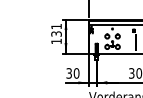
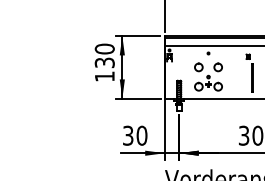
text: (56, 26) -> (104, 48), 131 -> 130

